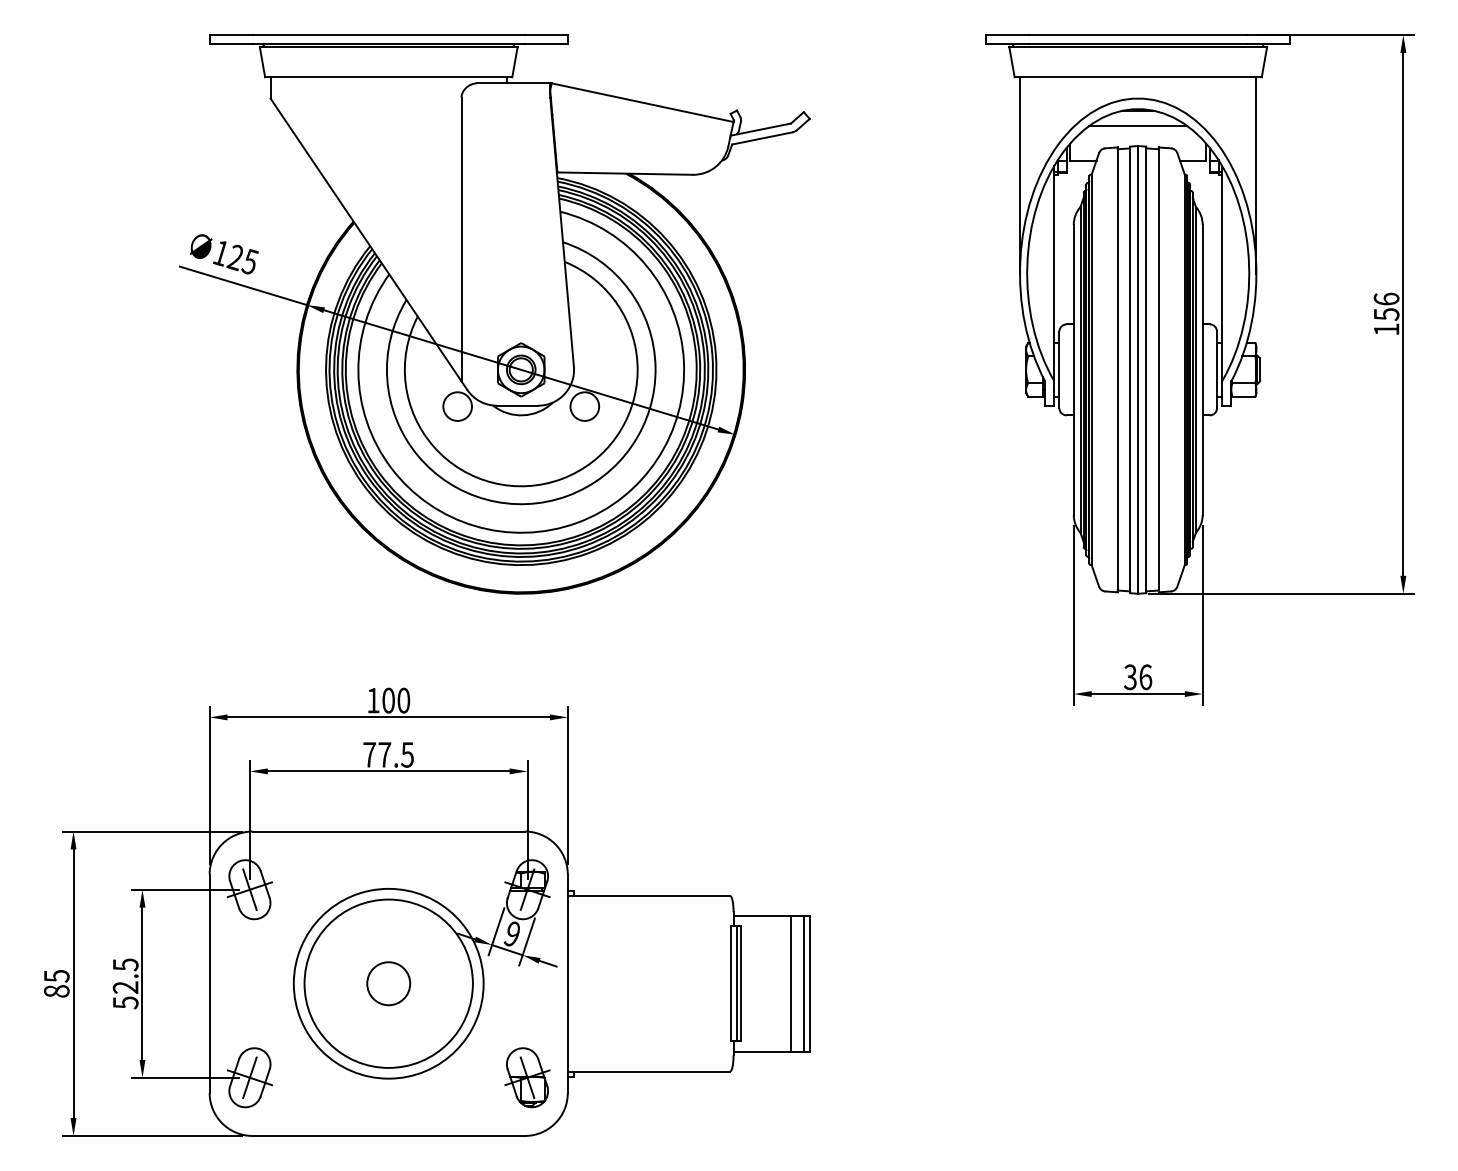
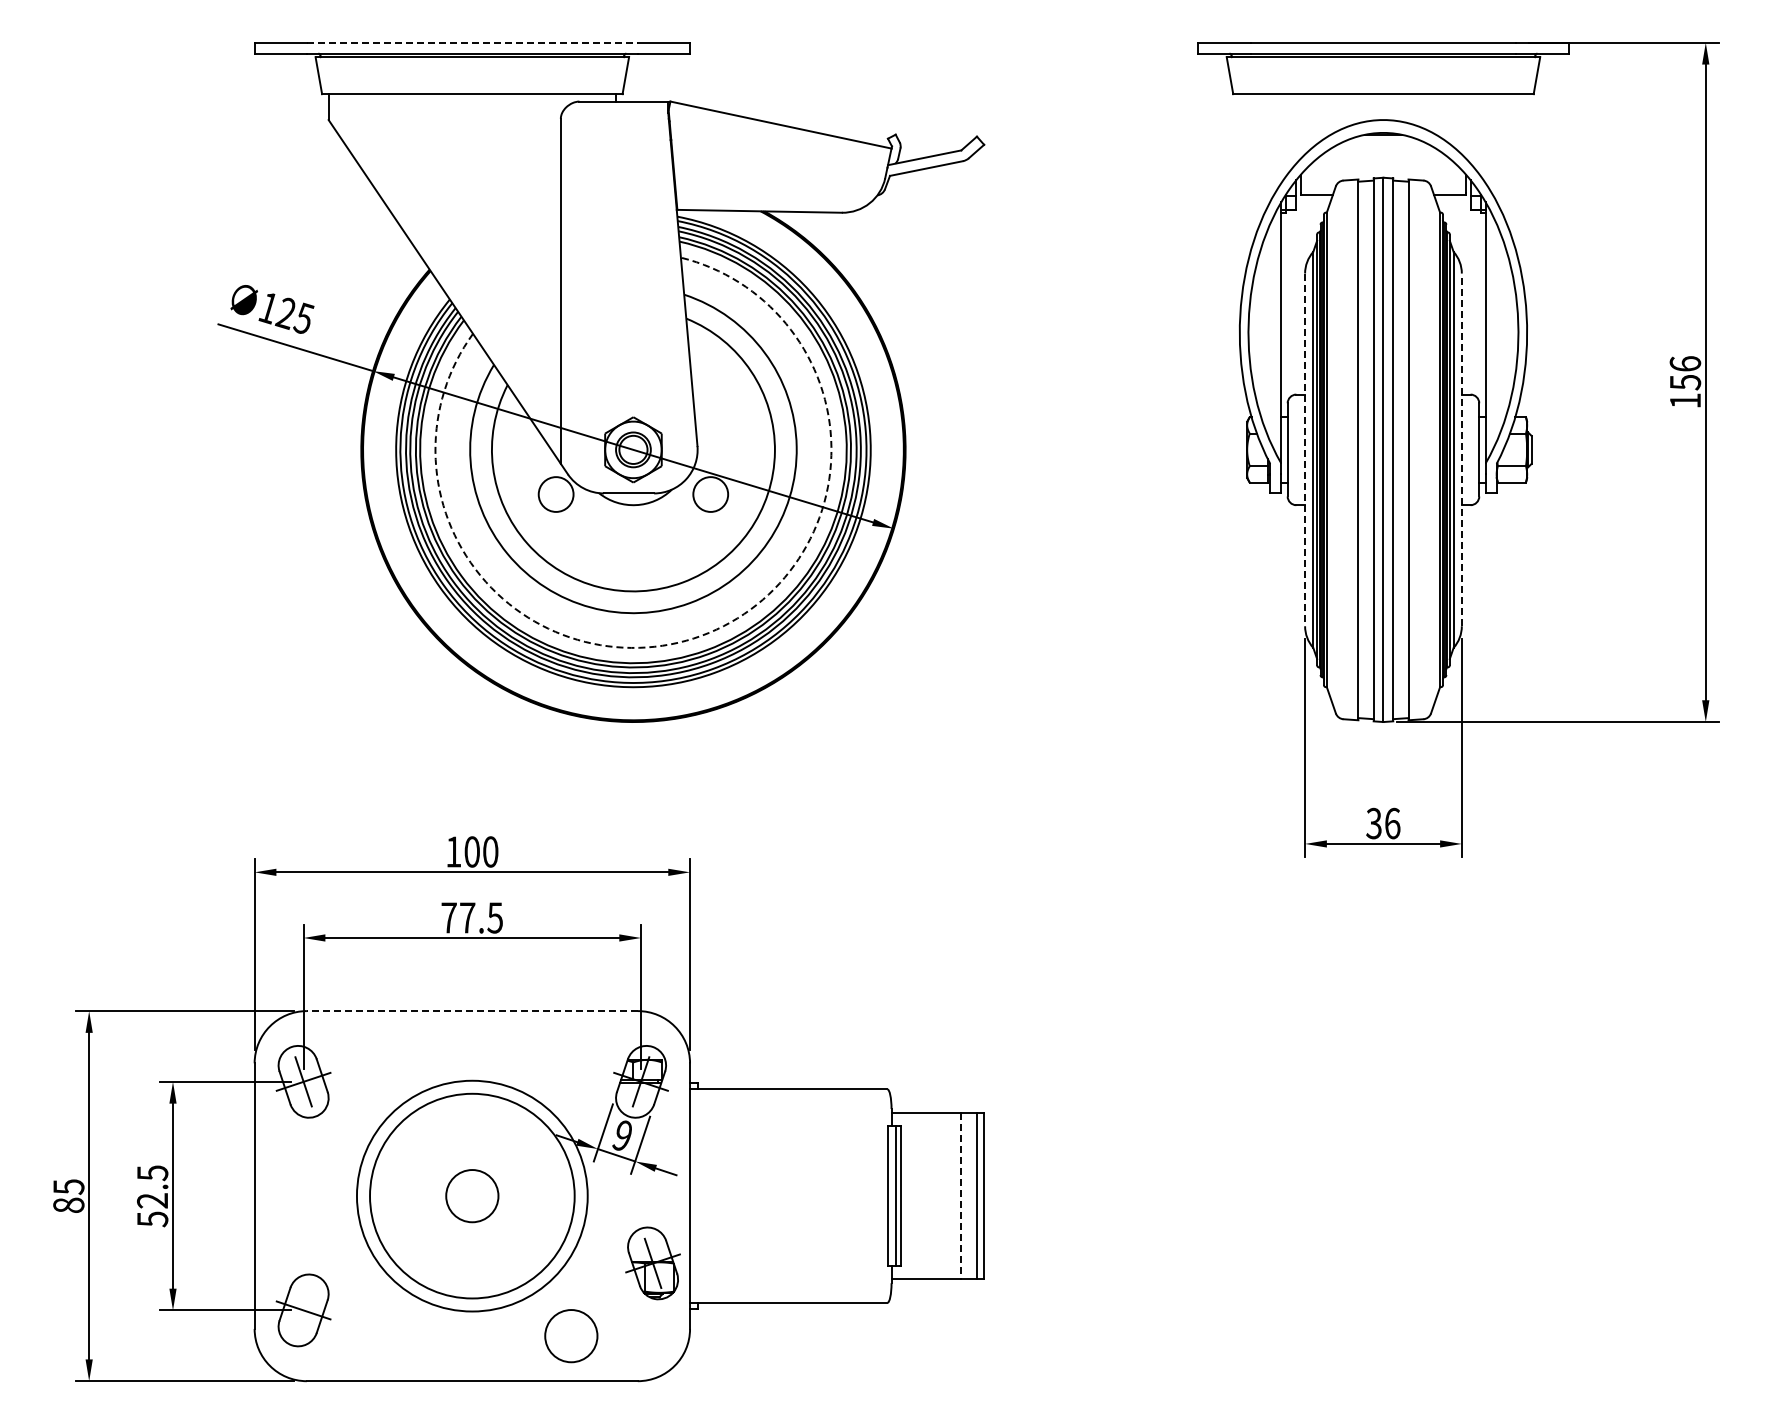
line: (388, 34) -> (472, 42), solid -> dashed
line: (1137, 126) -> (1382, 153), removed
line: (1019, 175) -> (1239, 213), removed
line: (1256, 175) -> (1527, 213), removed
line: (1202, 369) -> (1461, 449), solid -> dashed
line: (1074, 370) -> (1305, 450), solid -> dashed
arc: (577, 522) -> (701, 635), solid -> dashed
line: (388, 831) -> (471, 1011), solid -> dashed
line: (791, 984) -> (961, 1196), solid -> dashed
line: (249, 1077) -> (303, 1310), removed
part: (527, 1077) -> (652, 1263), moved
circle: (470, 1099) -> (571, 1336), added

